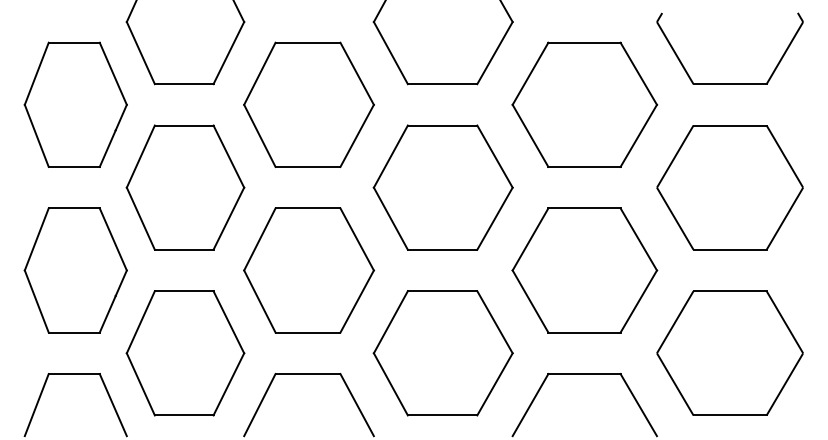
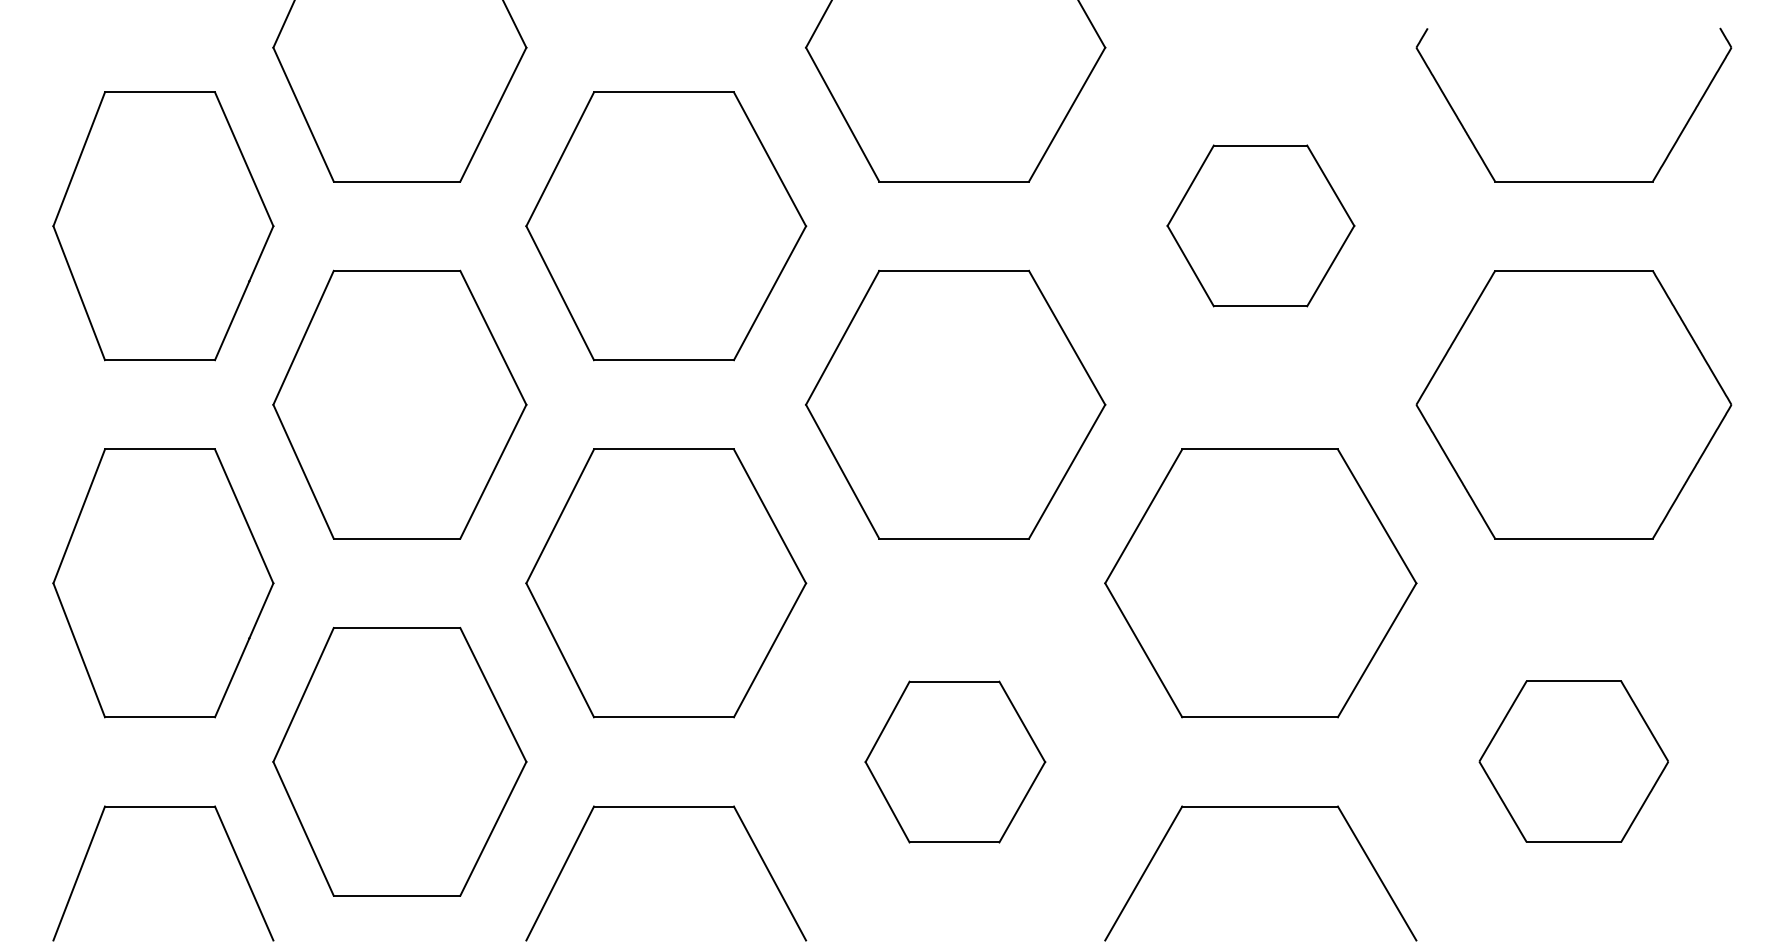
part: (584, 104) -> (1260, 225), size x0.6
part: (729, 352) -> (1572, 760), size x0.6
part: (442, 353) -> (953, 762), size x0.6

